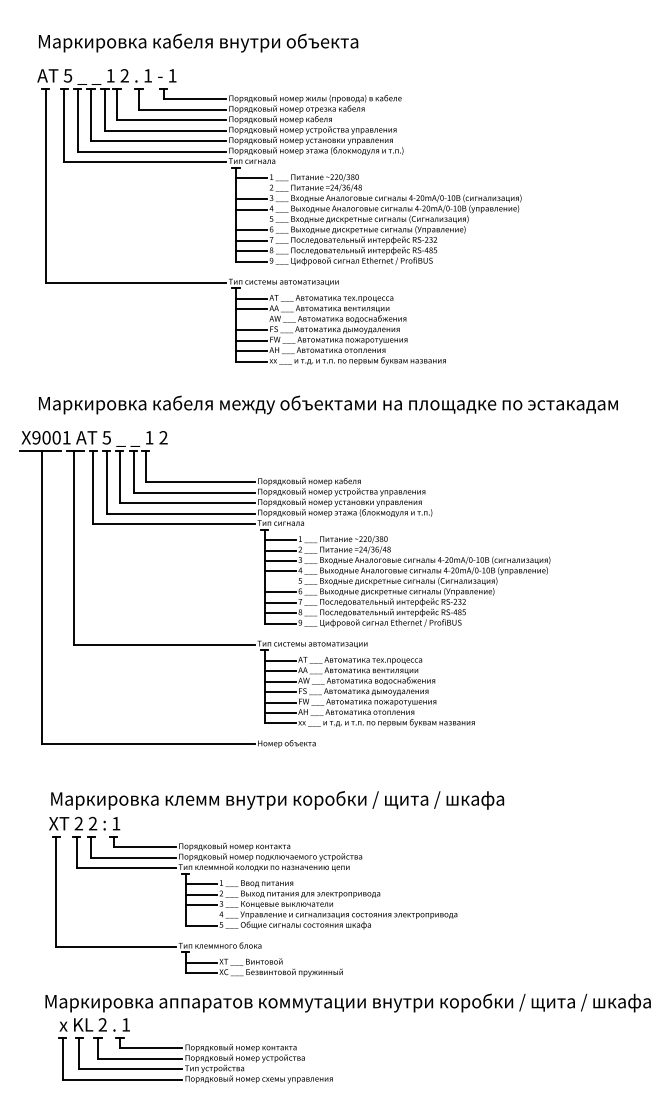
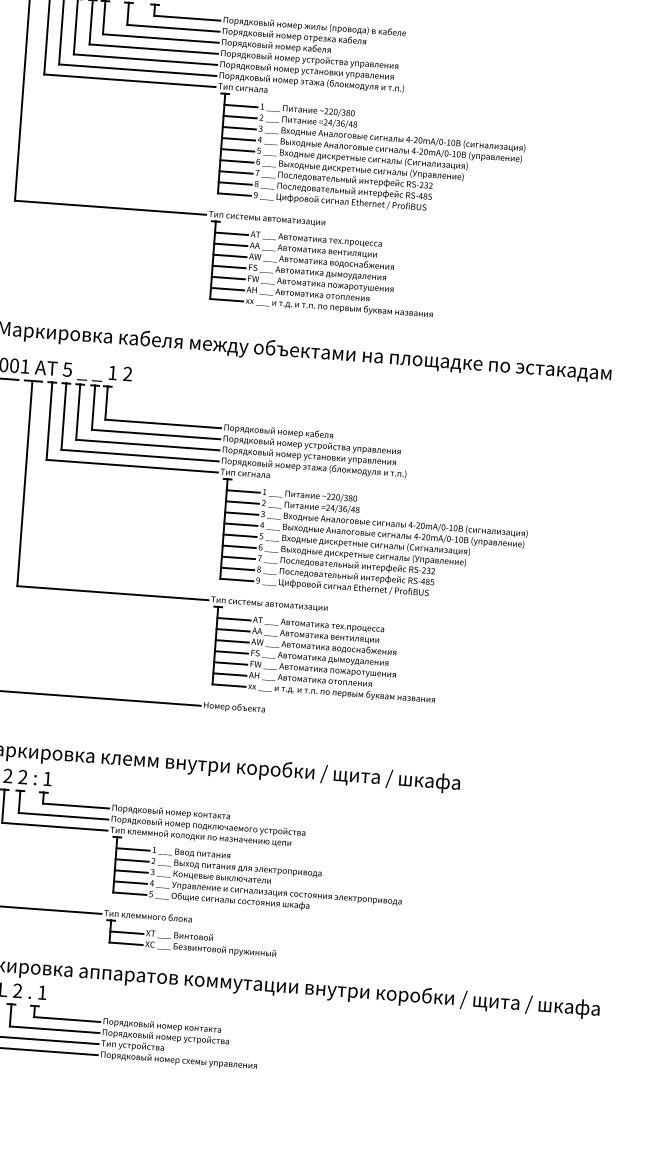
line: (251, 188) -> (240, 117), added
line: (251, 219) -> (237, 149), added
line: (251, 319) -> (230, 255), added
line: (279, 581) -> (239, 535), added
line: (200, 915) -> (129, 882), added

